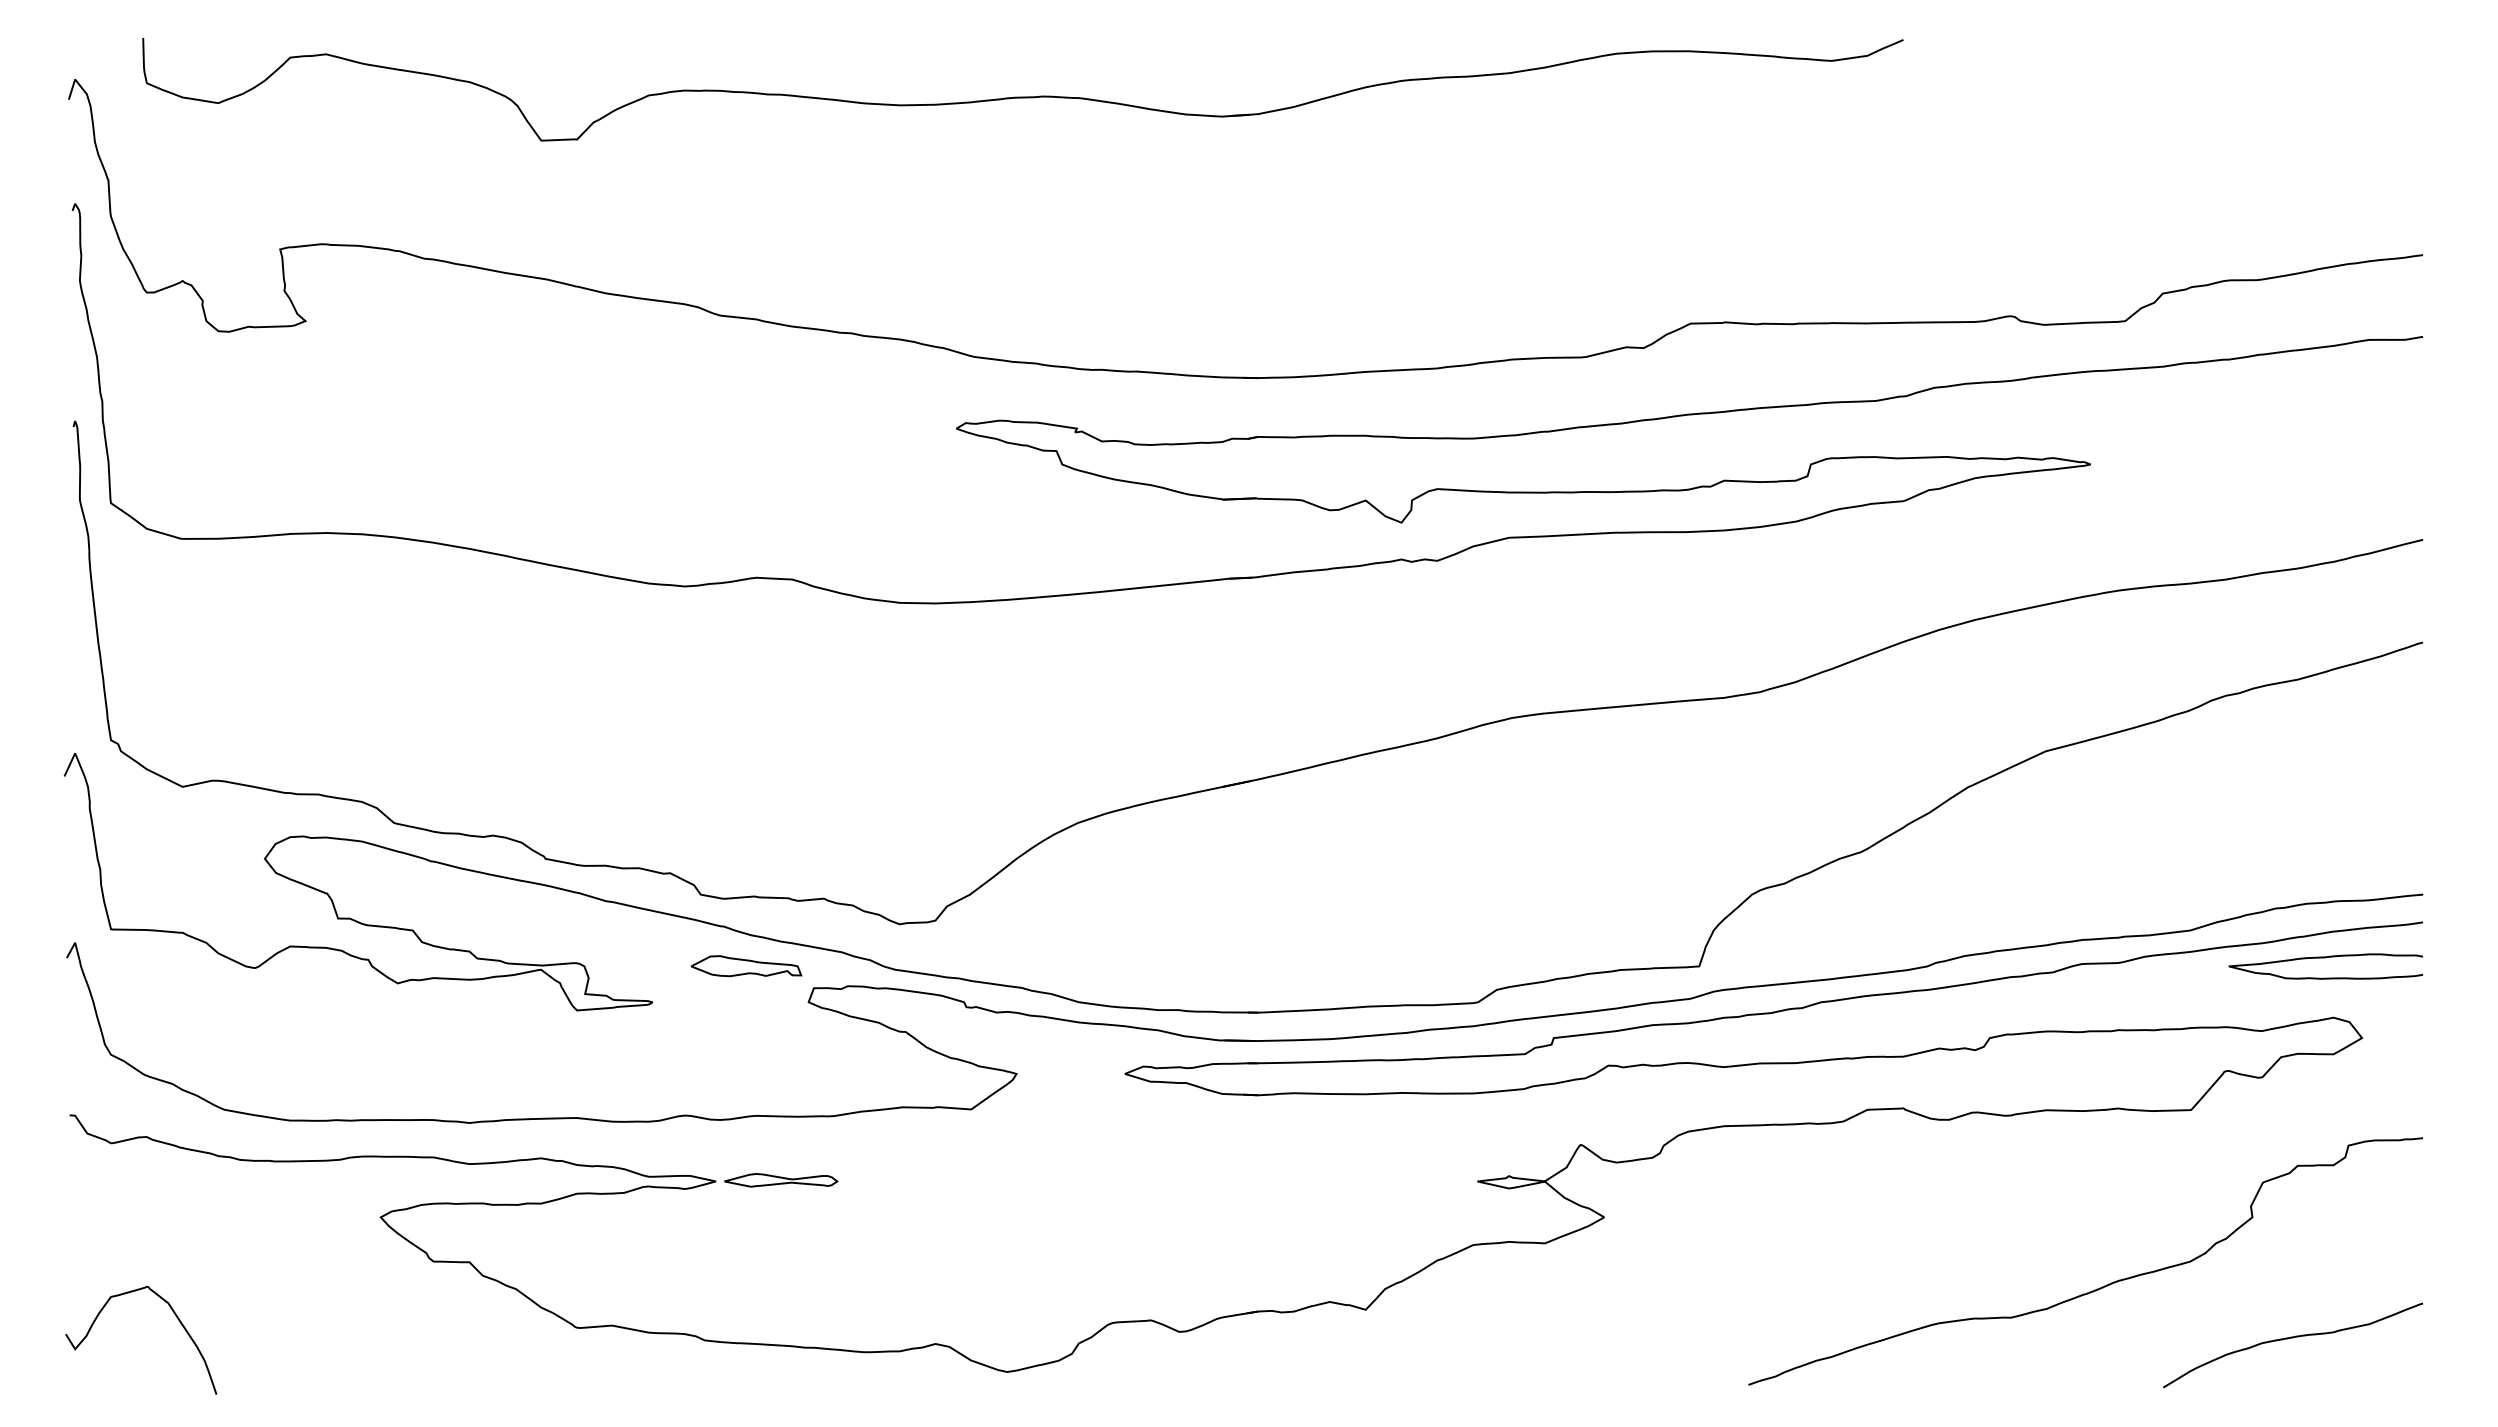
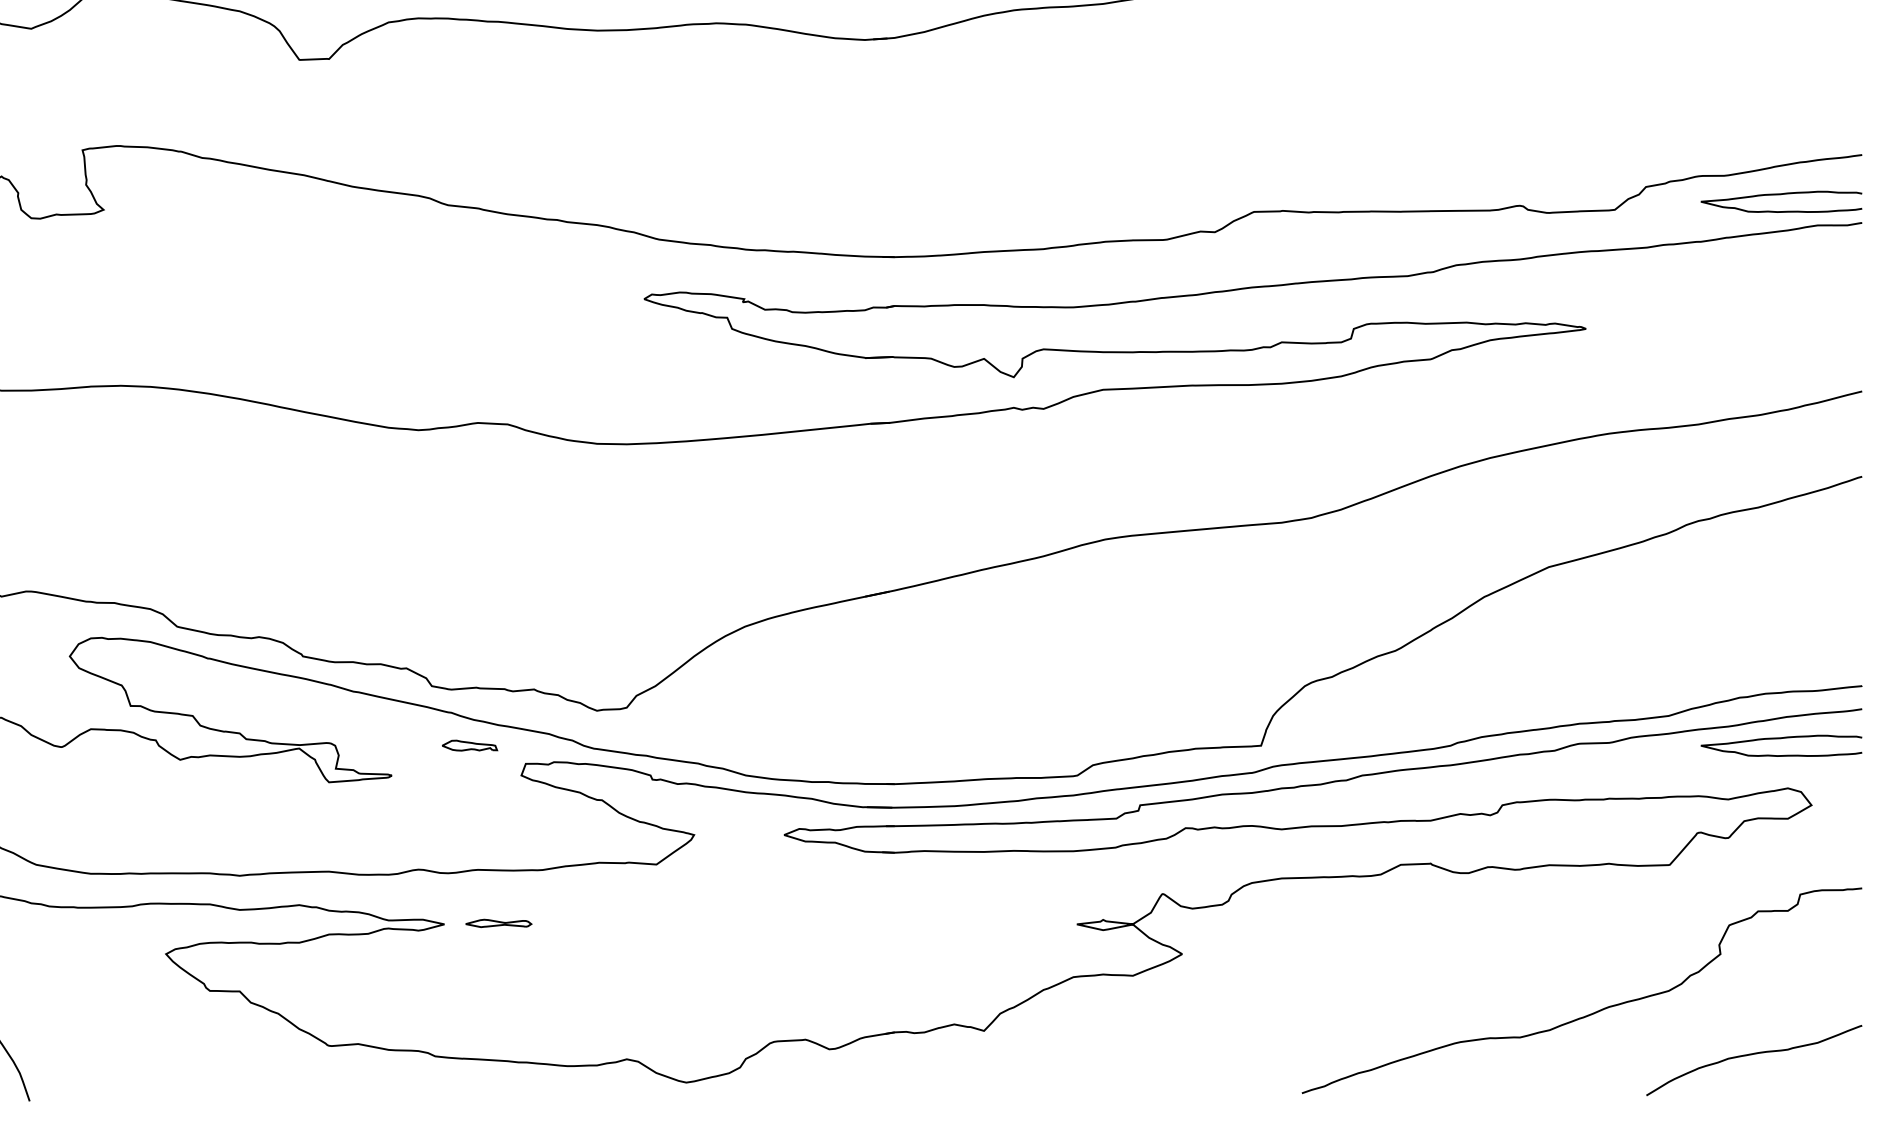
curve: (2325, 303) -> (1781, 195), added
part: (746, 966) -> (469, 745), size x0.6
part: (781, 1180) -> (498, 923), size x0.7

